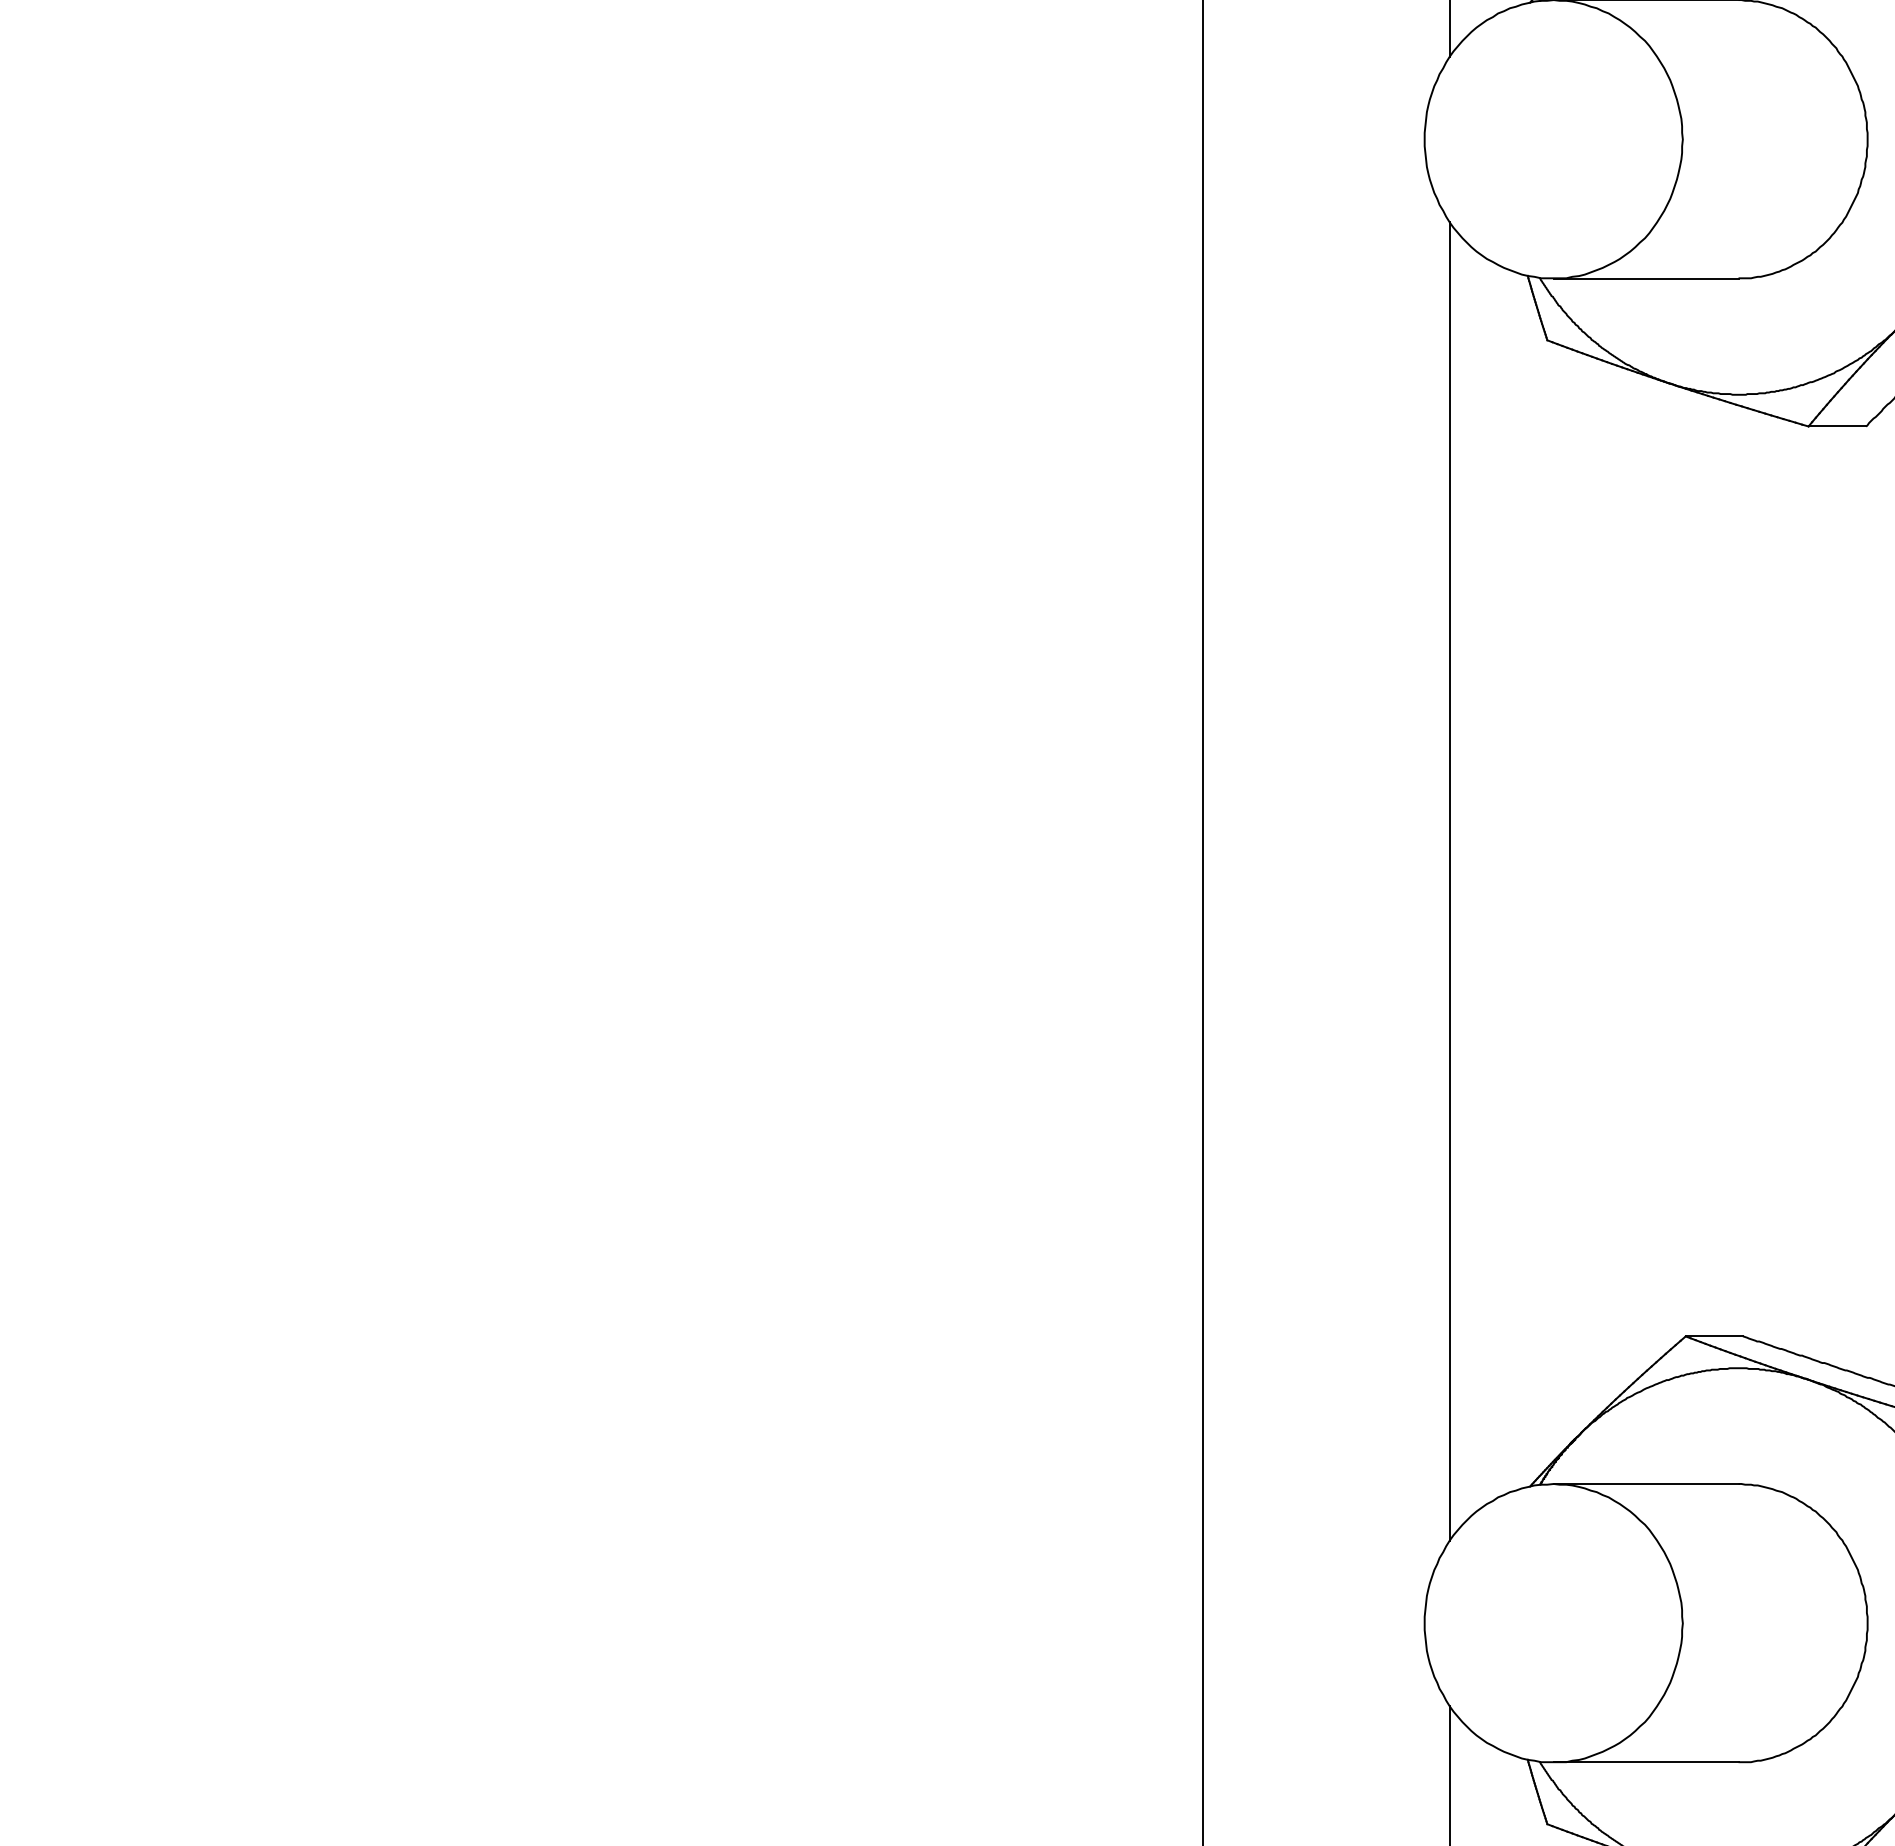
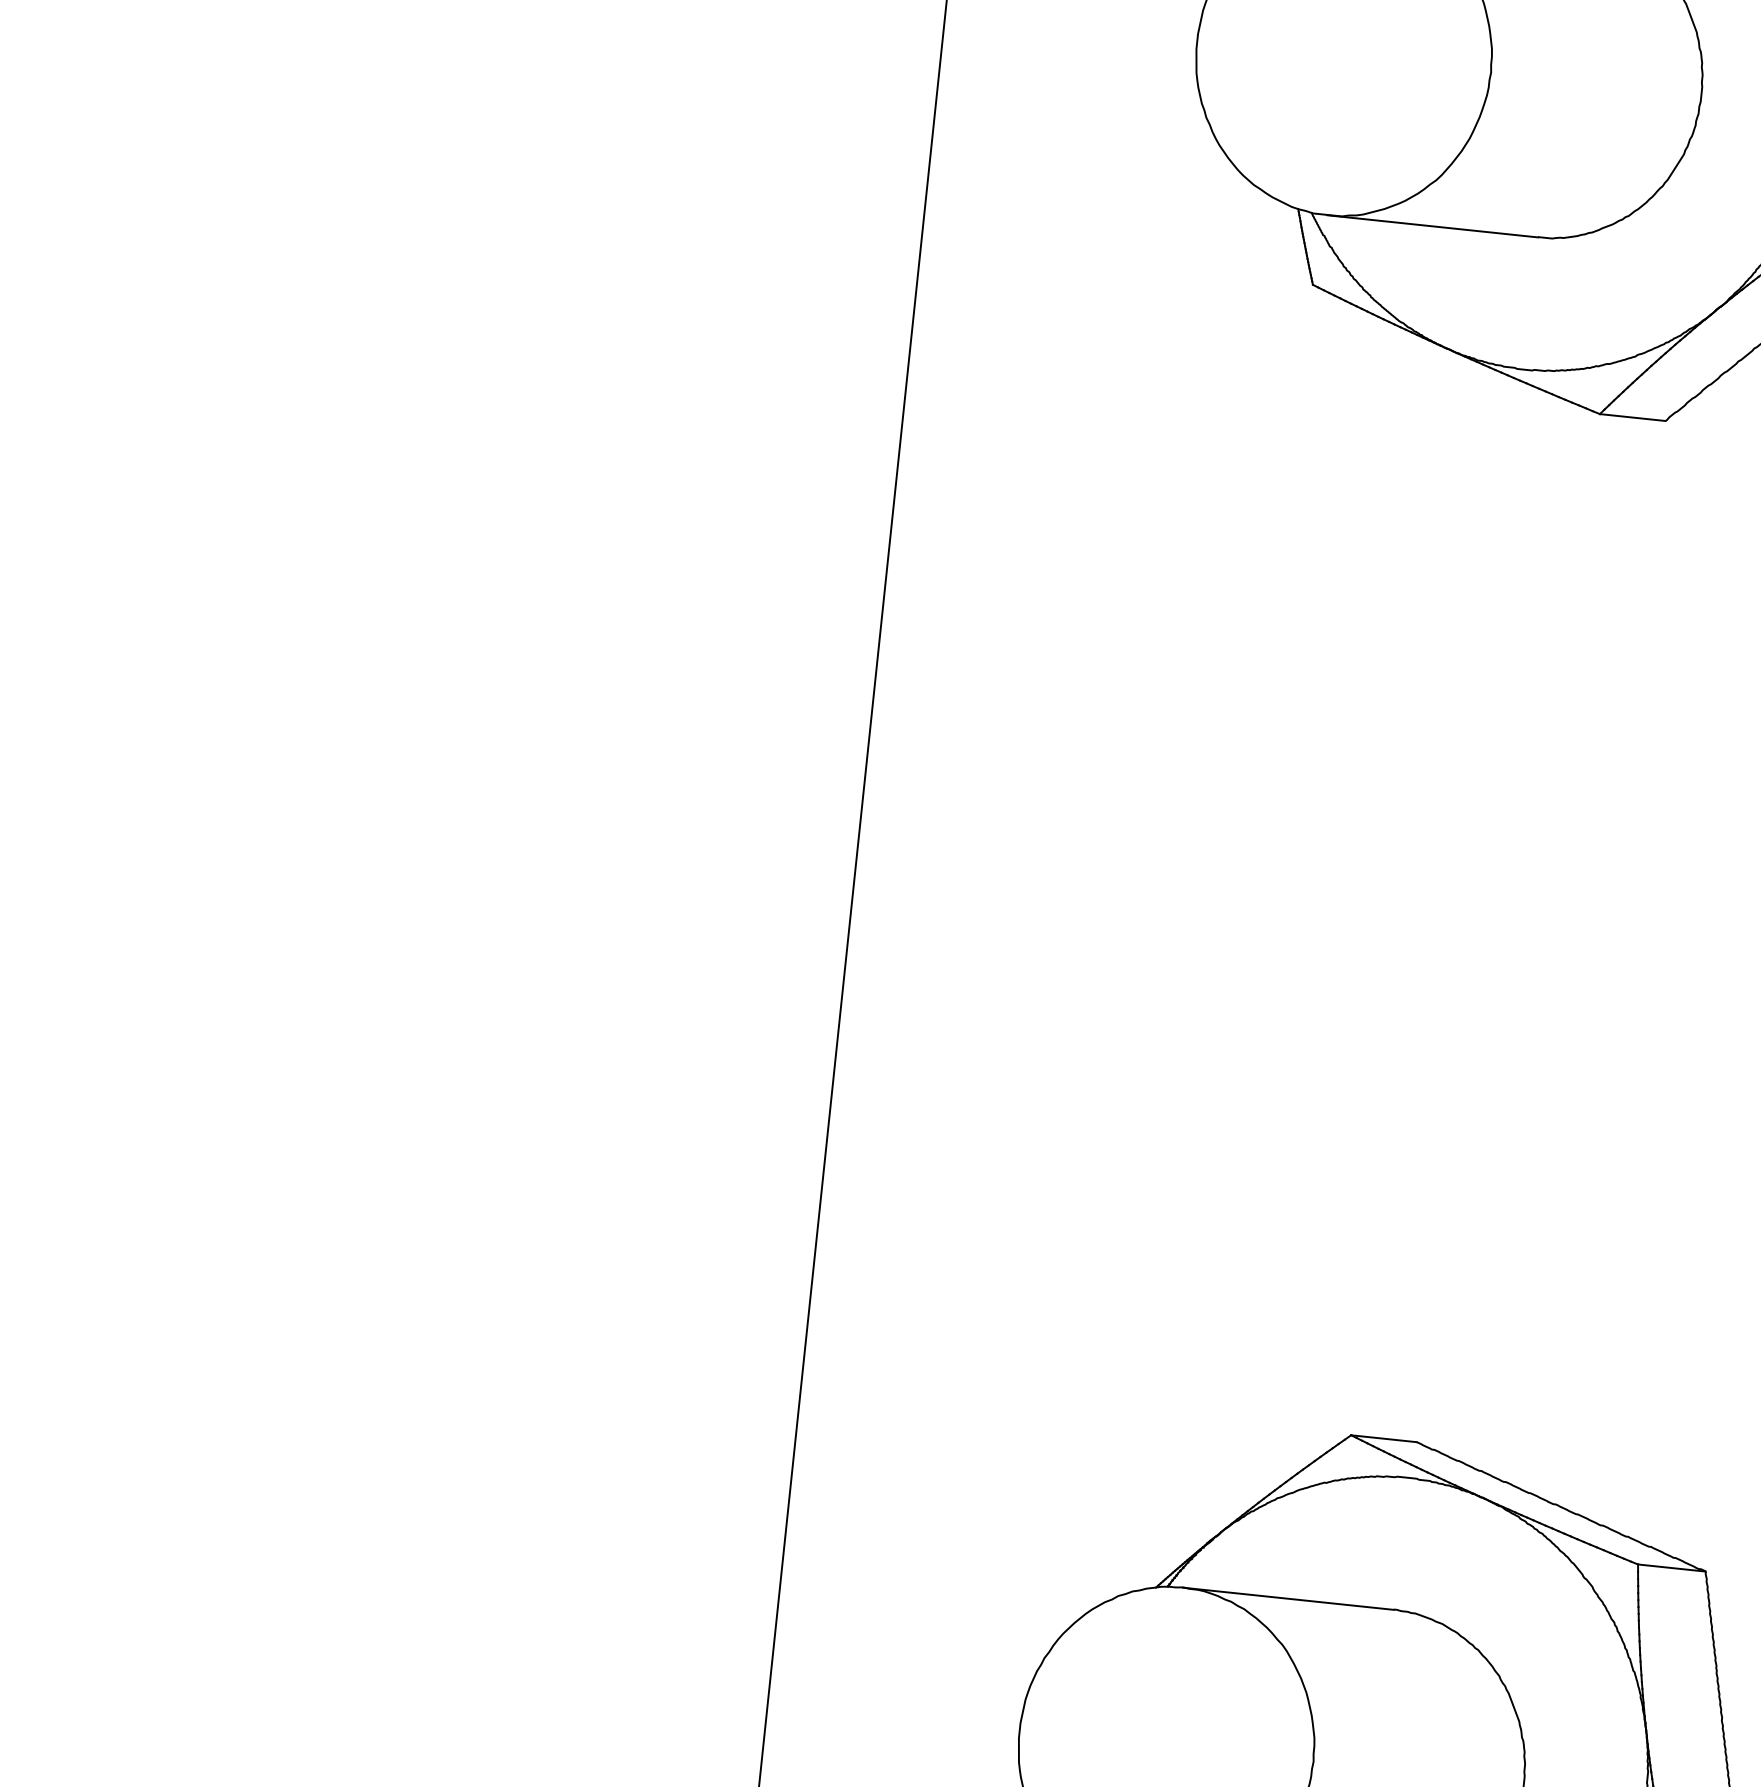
line: (1449, 881) -> (1136, 889), removed

